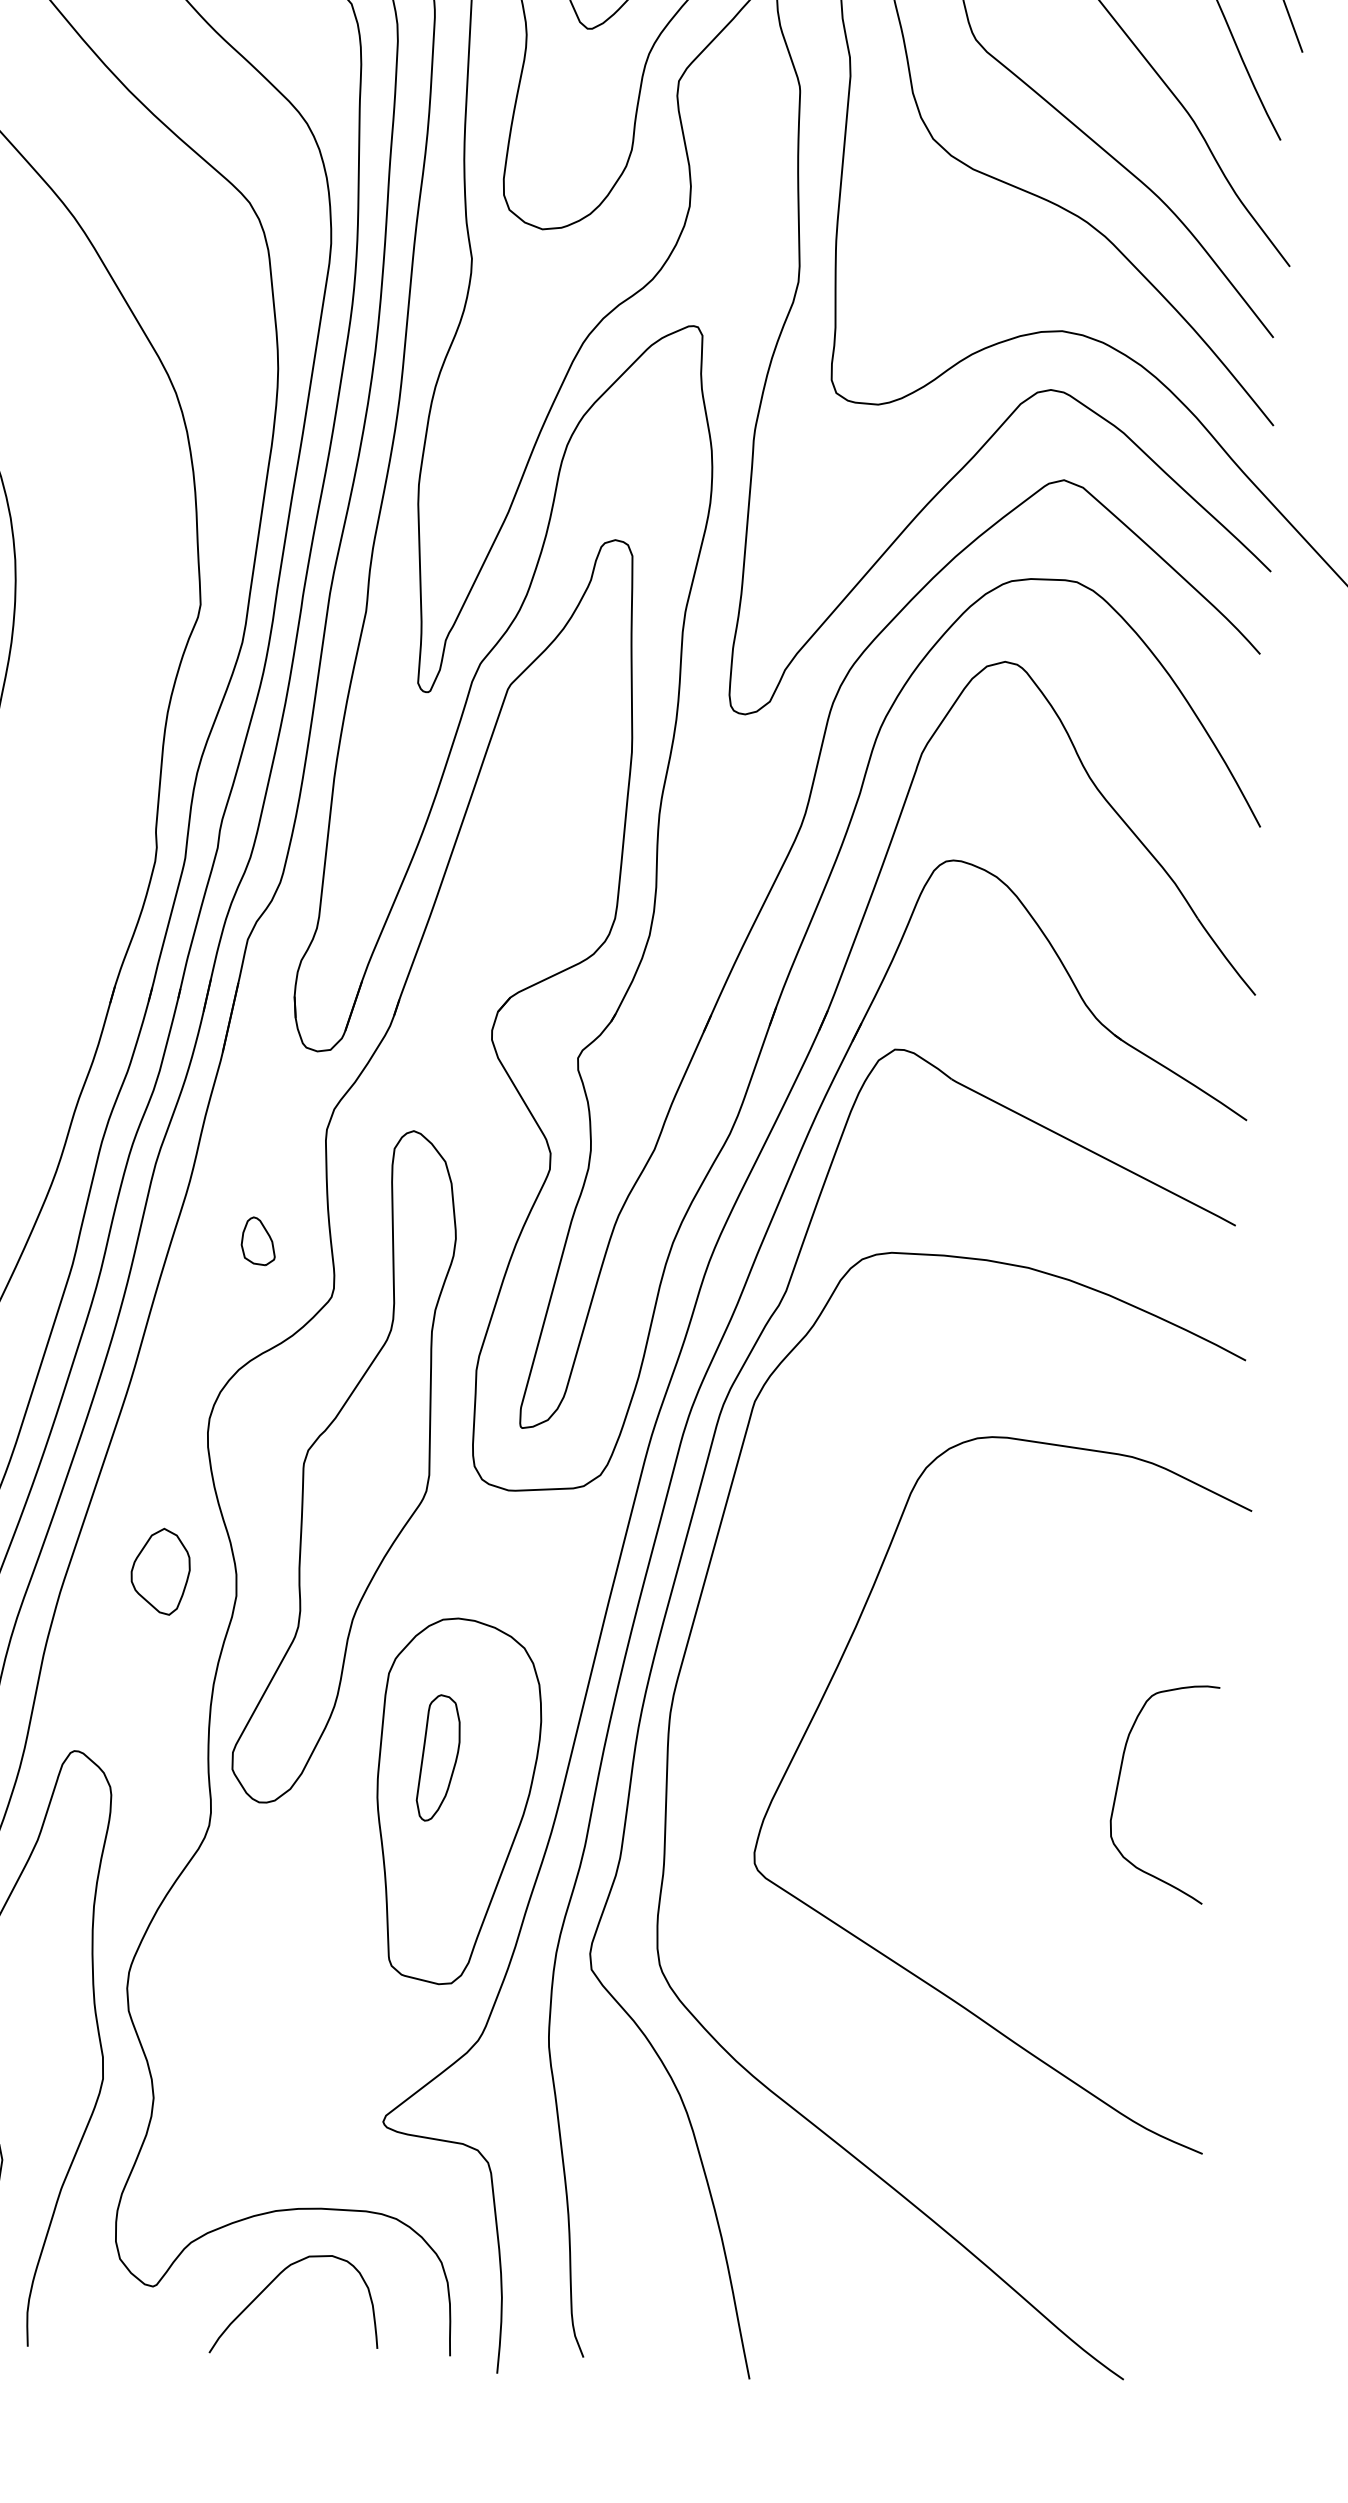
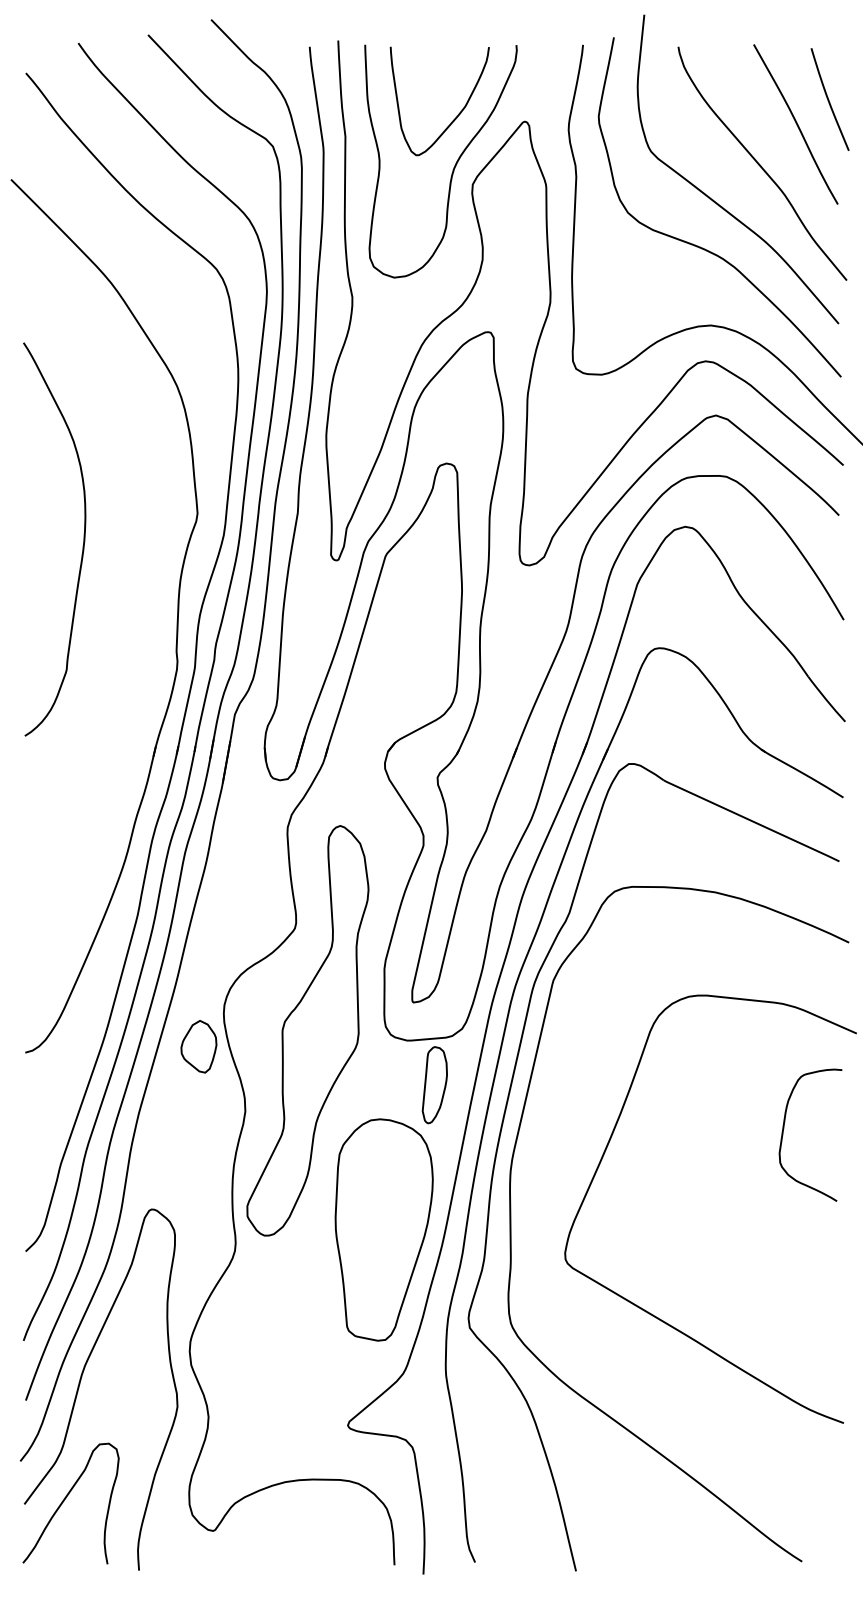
part: (258, 1241) -> (249, 896), removed
part: (159, 1571) -> (198, 1046), moved
part: (438, 1758) -> (434, 1085), moved
curve: (1120, 1780) -> (784, 1128), moved
curve: (269, 2287) -> (283, 1528), removed

